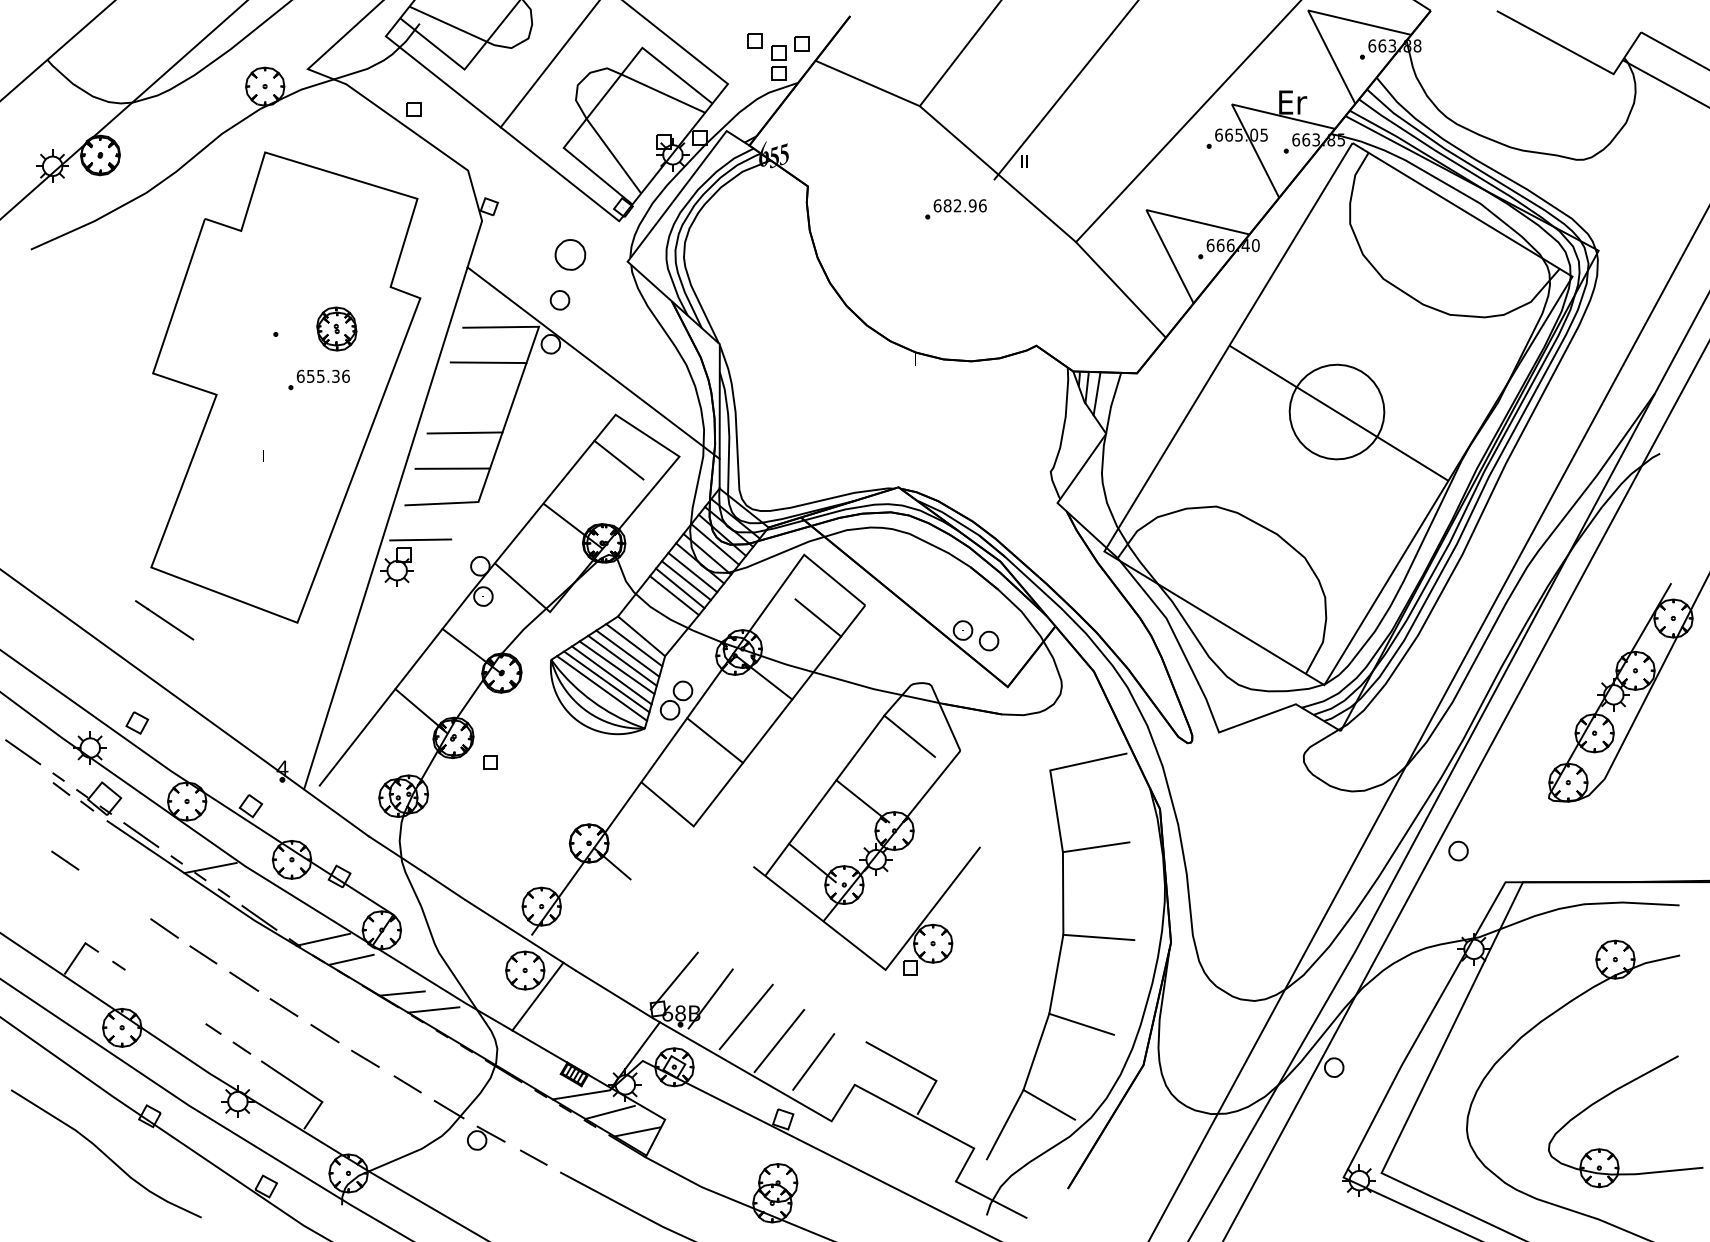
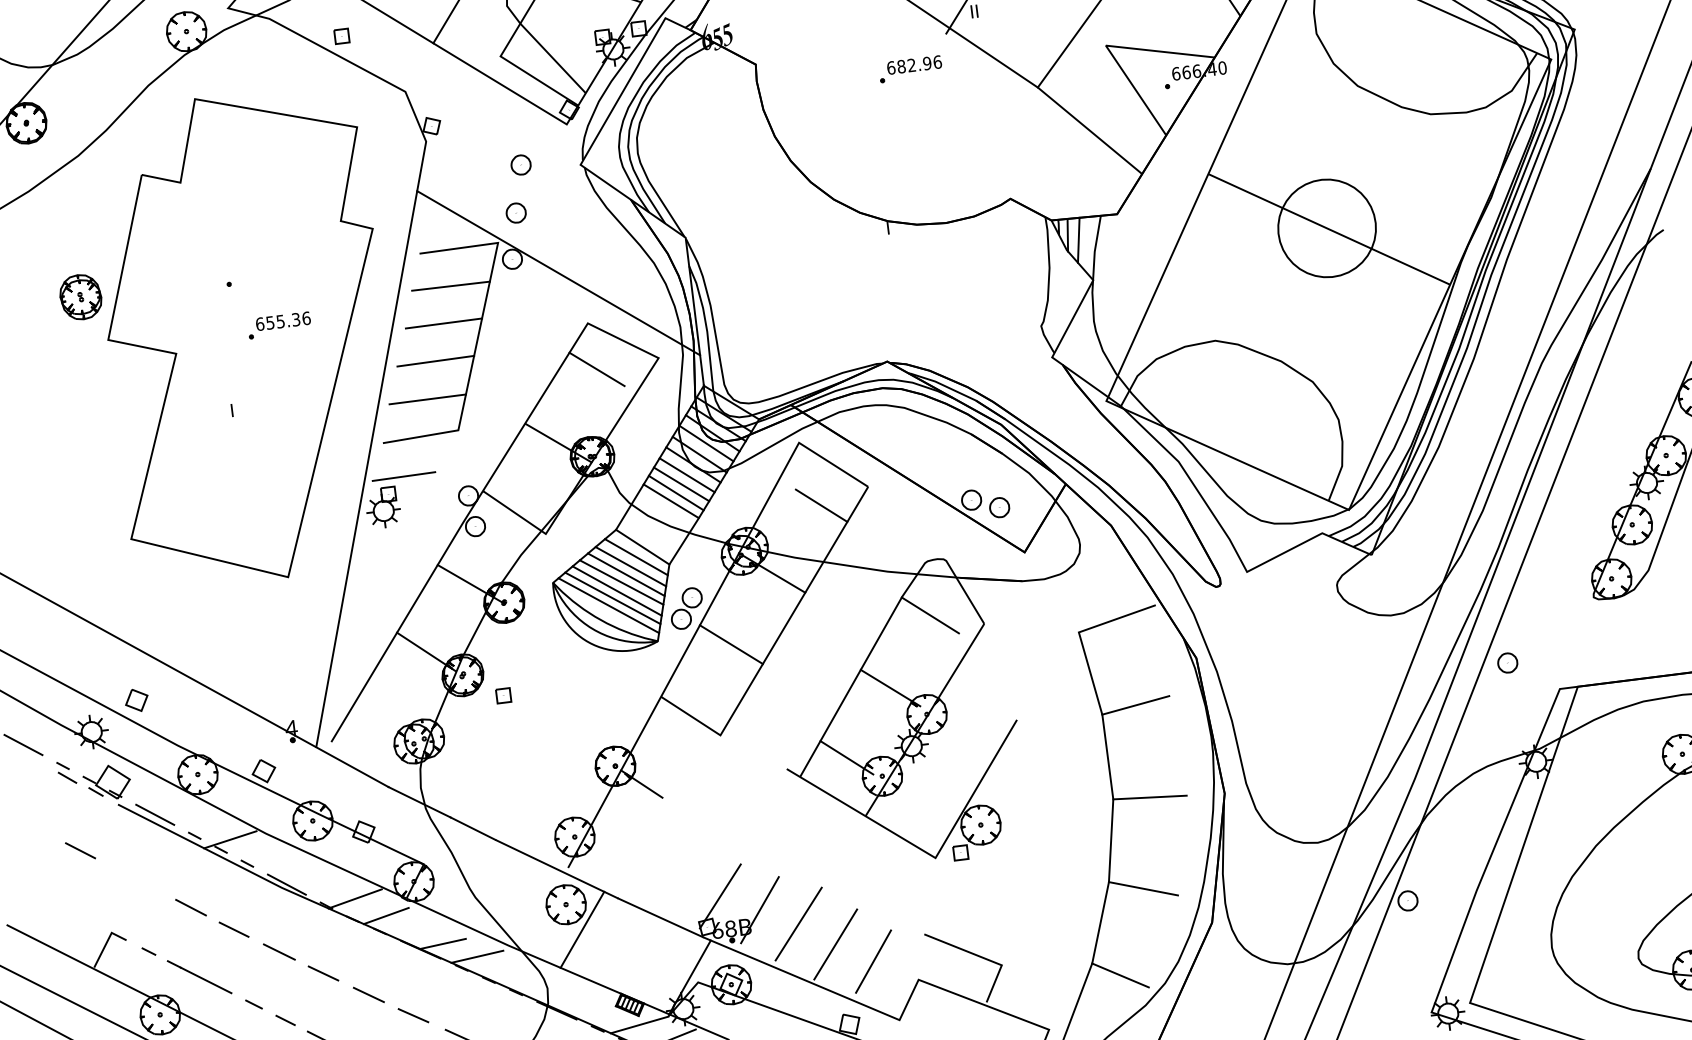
part: (570, 254) -> (521, 164), size x0.62
part: (336, 328) -> (80, 296), moved
line: (477, 397) -> (444, 323), added
line: (164, 620) -> (199, 977), moved

